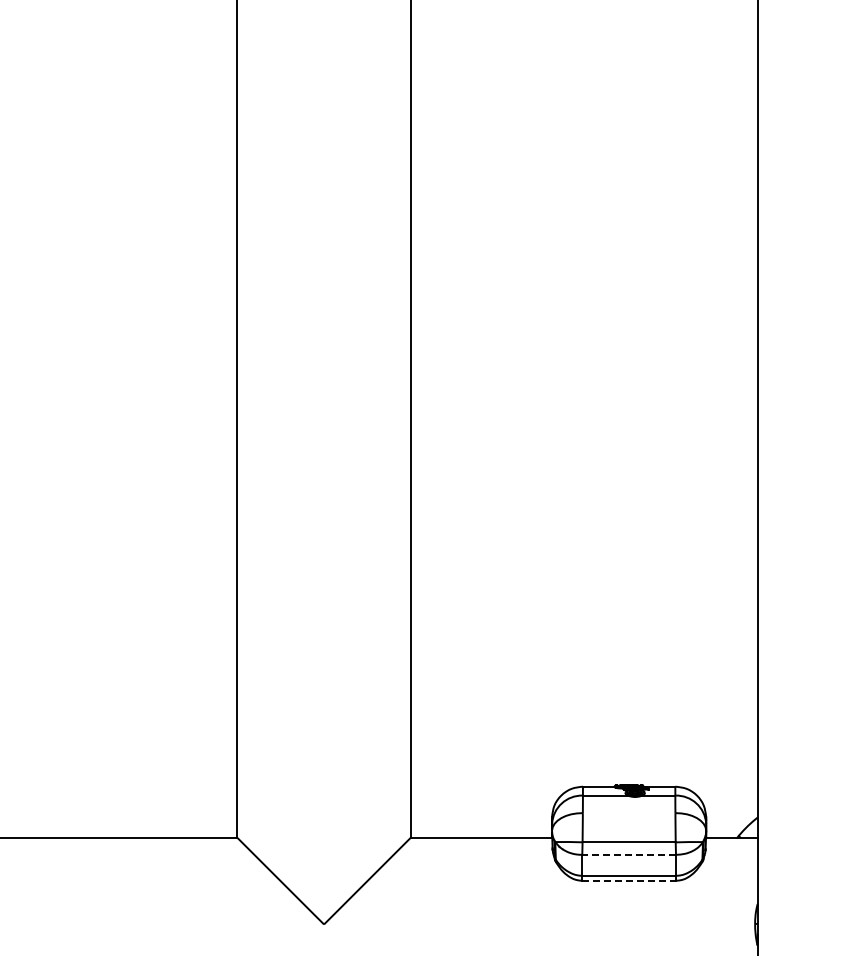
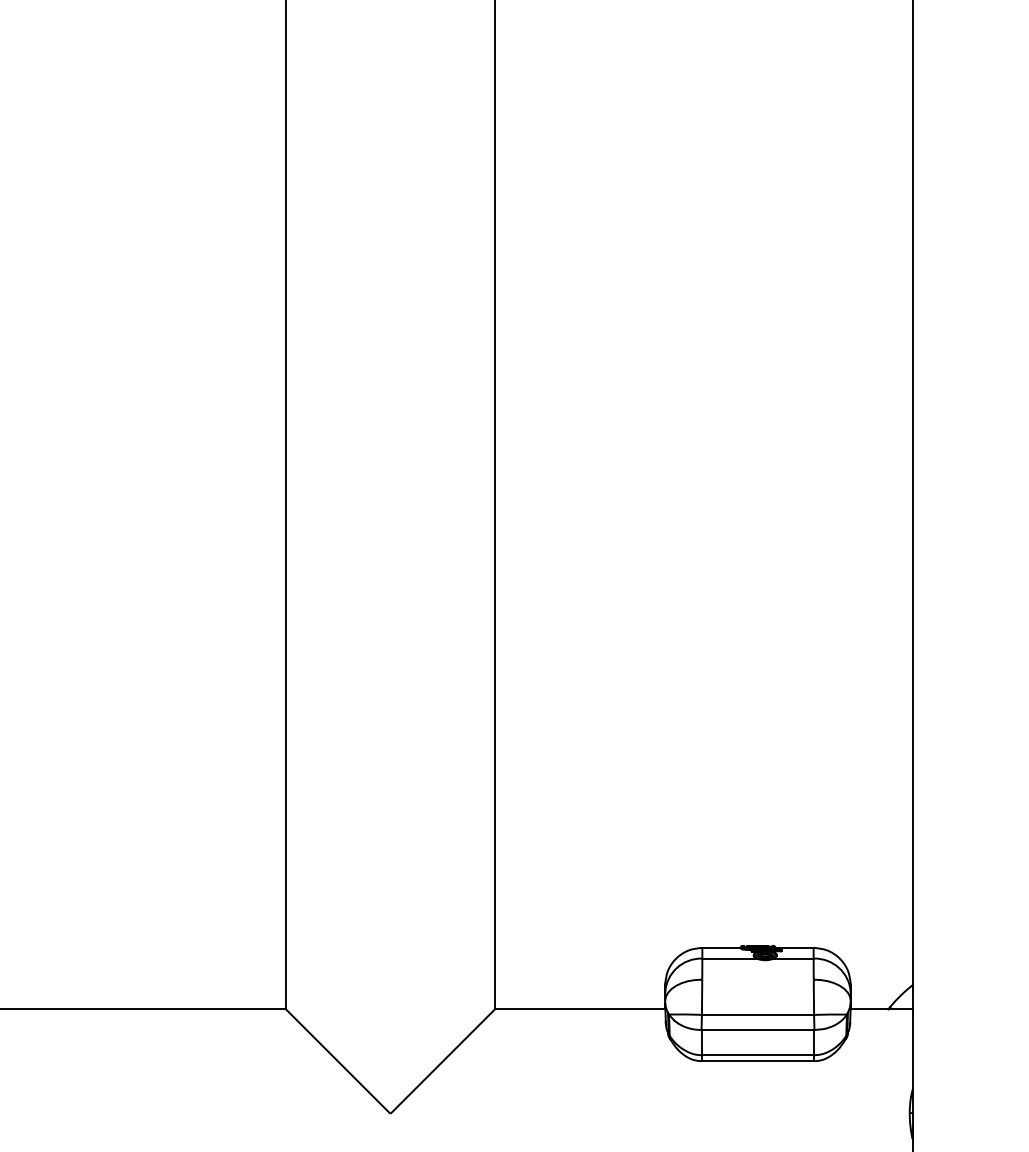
line: (629, 854) -> (758, 1029), dashed -> solid
line: (629, 880) -> (758, 1060), dashed -> solid

